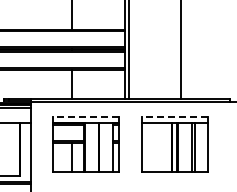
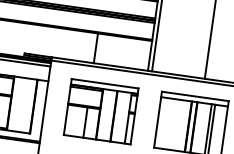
line: (85, 117) -> (104, 83), dashed -> solid
line: (174, 117) -> (195, 96), dashed -> solid

